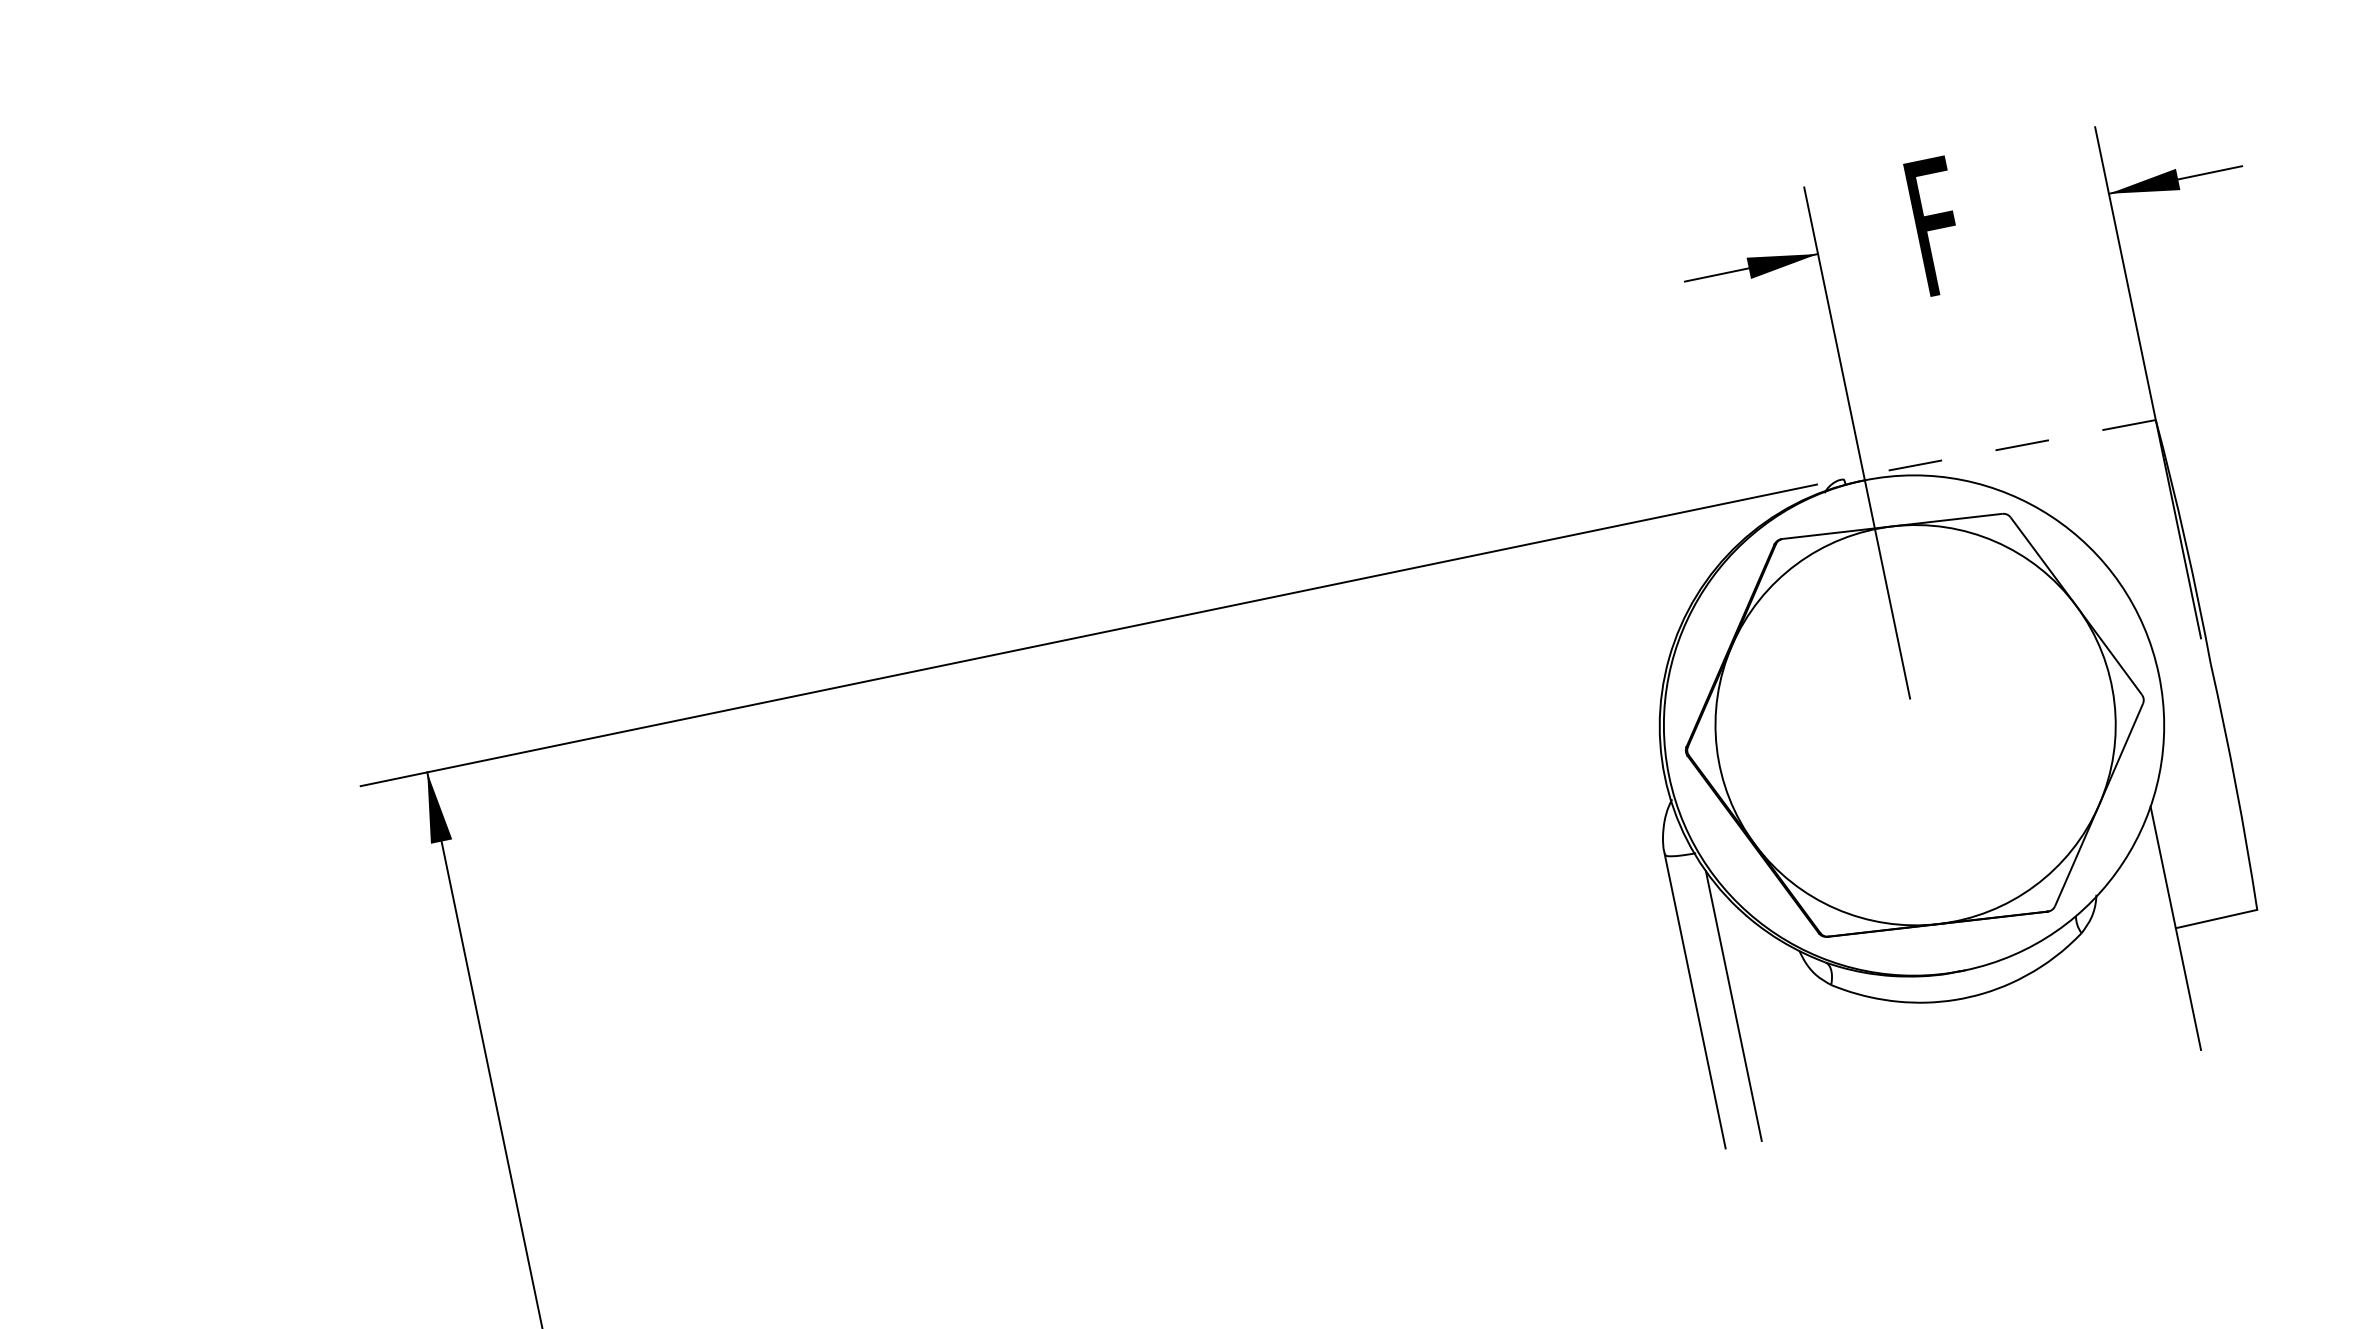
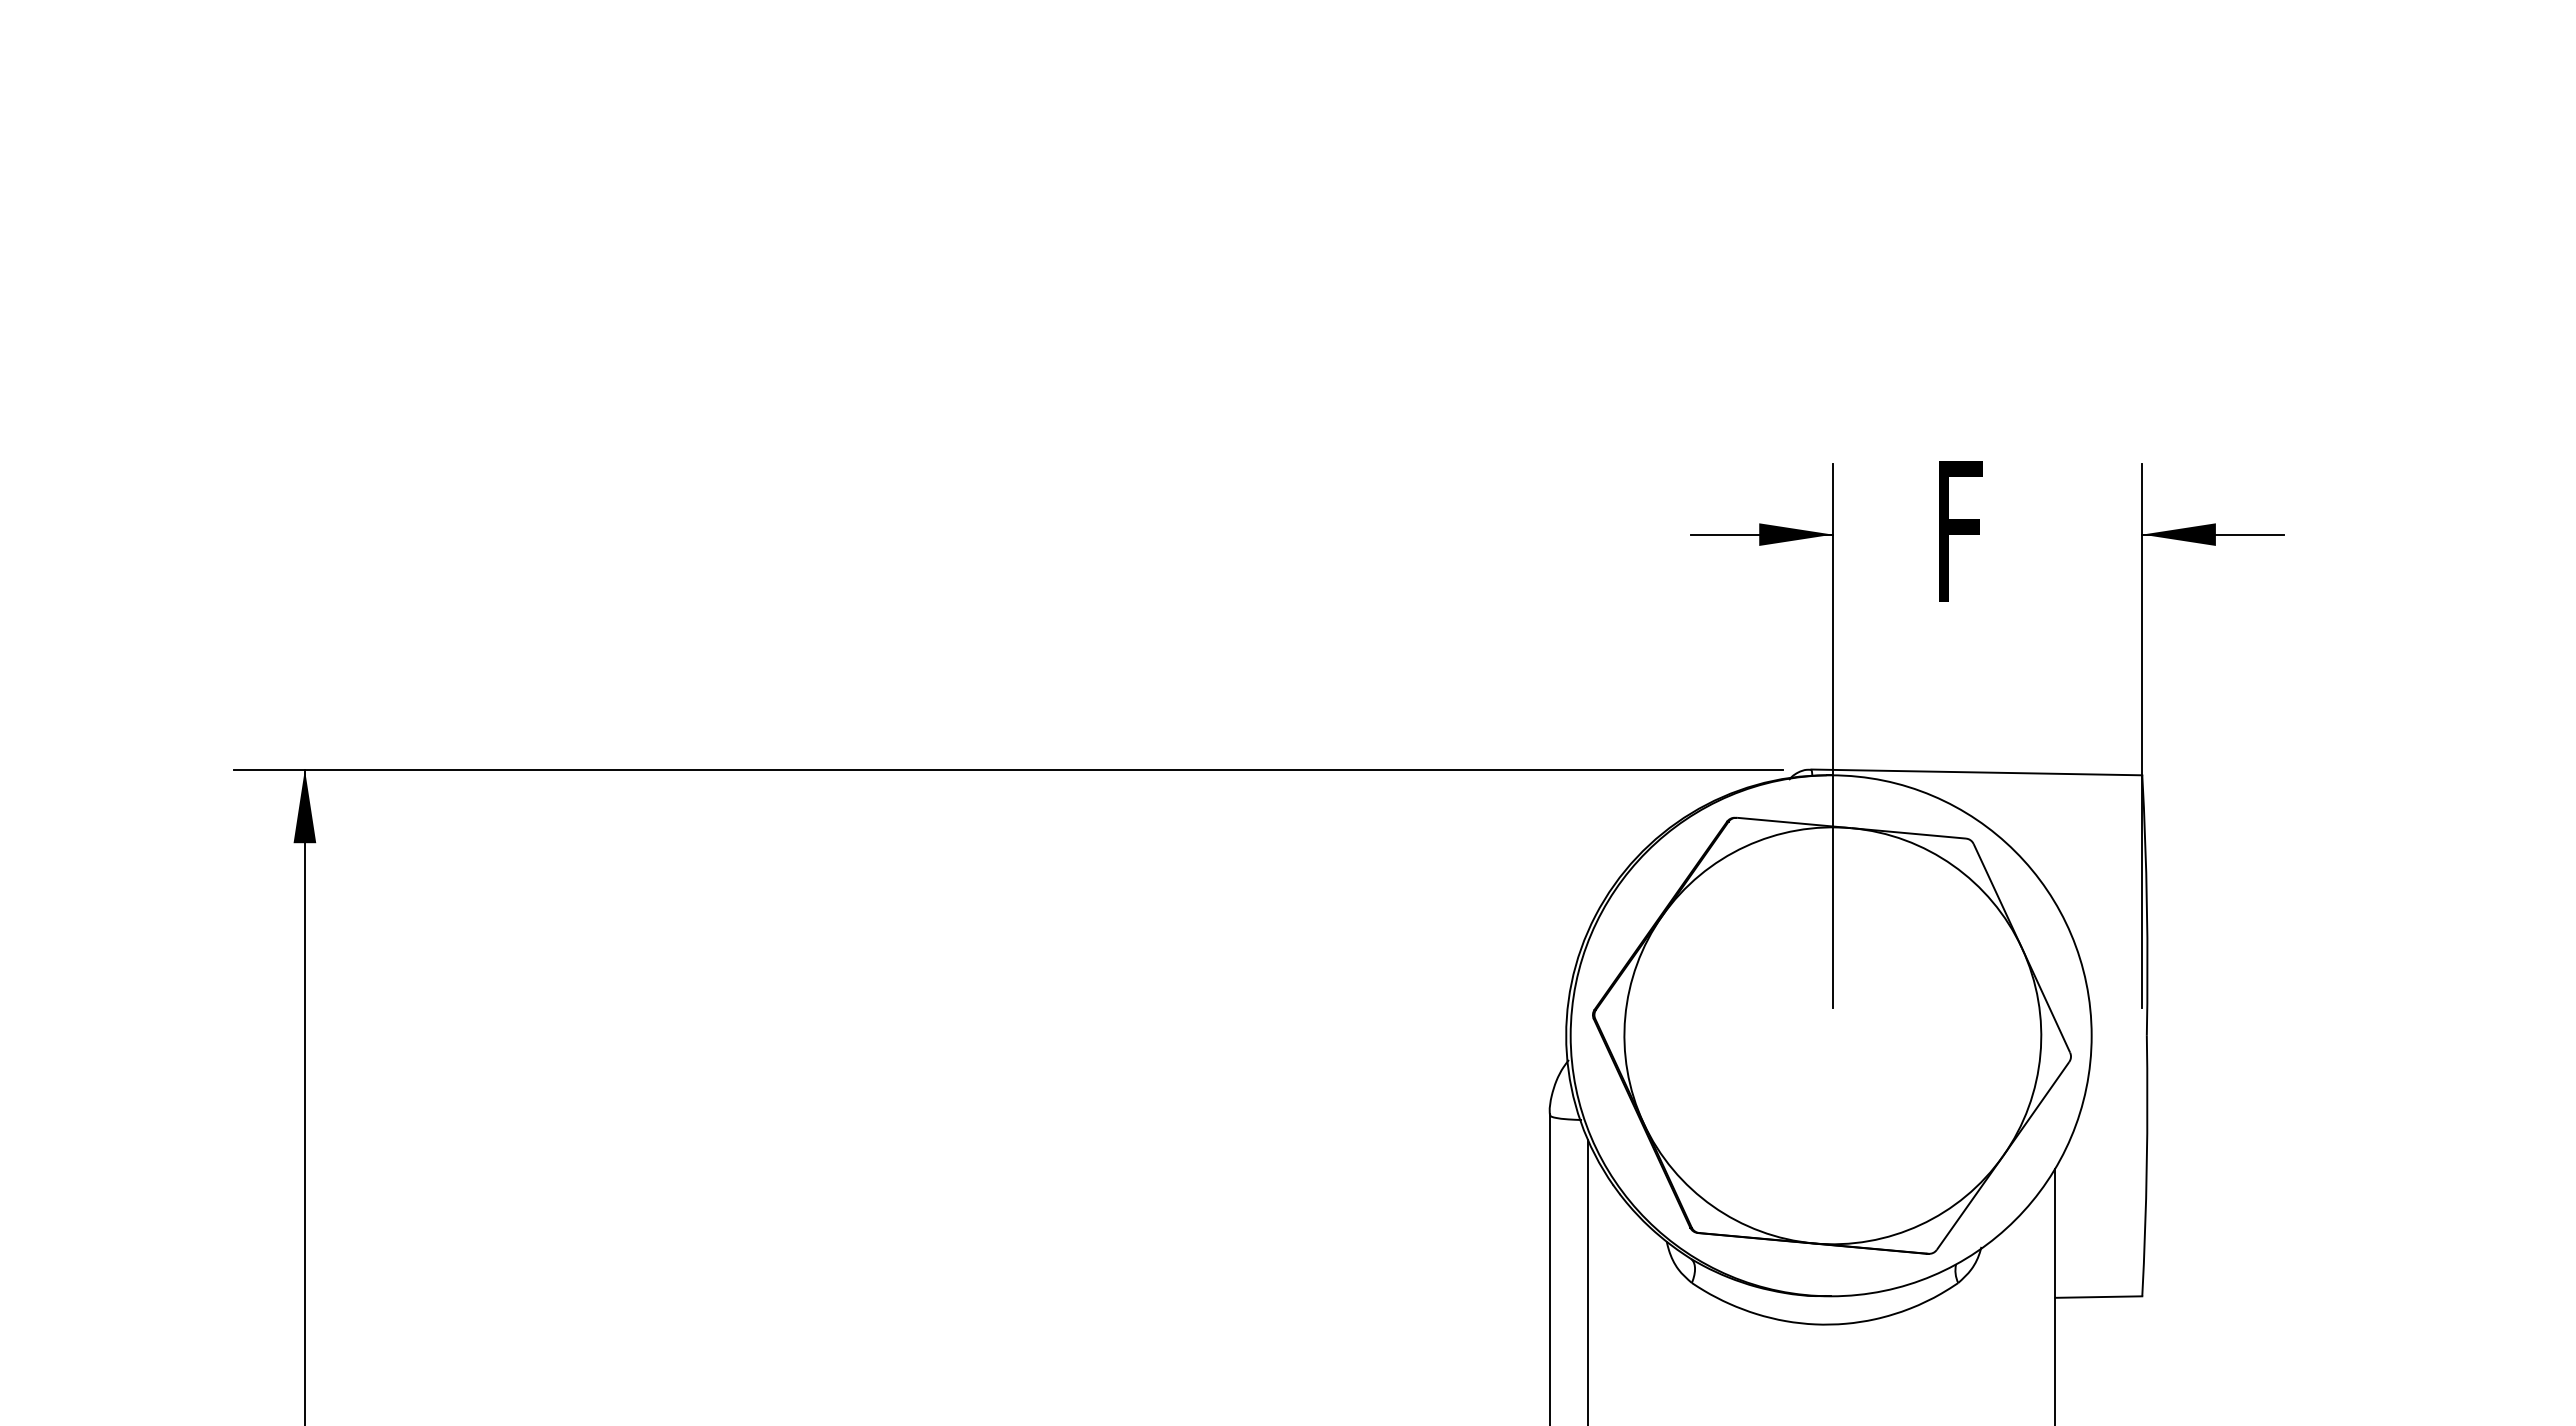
line: (1999, 449) -> (1976, 772), dashed -> solid

